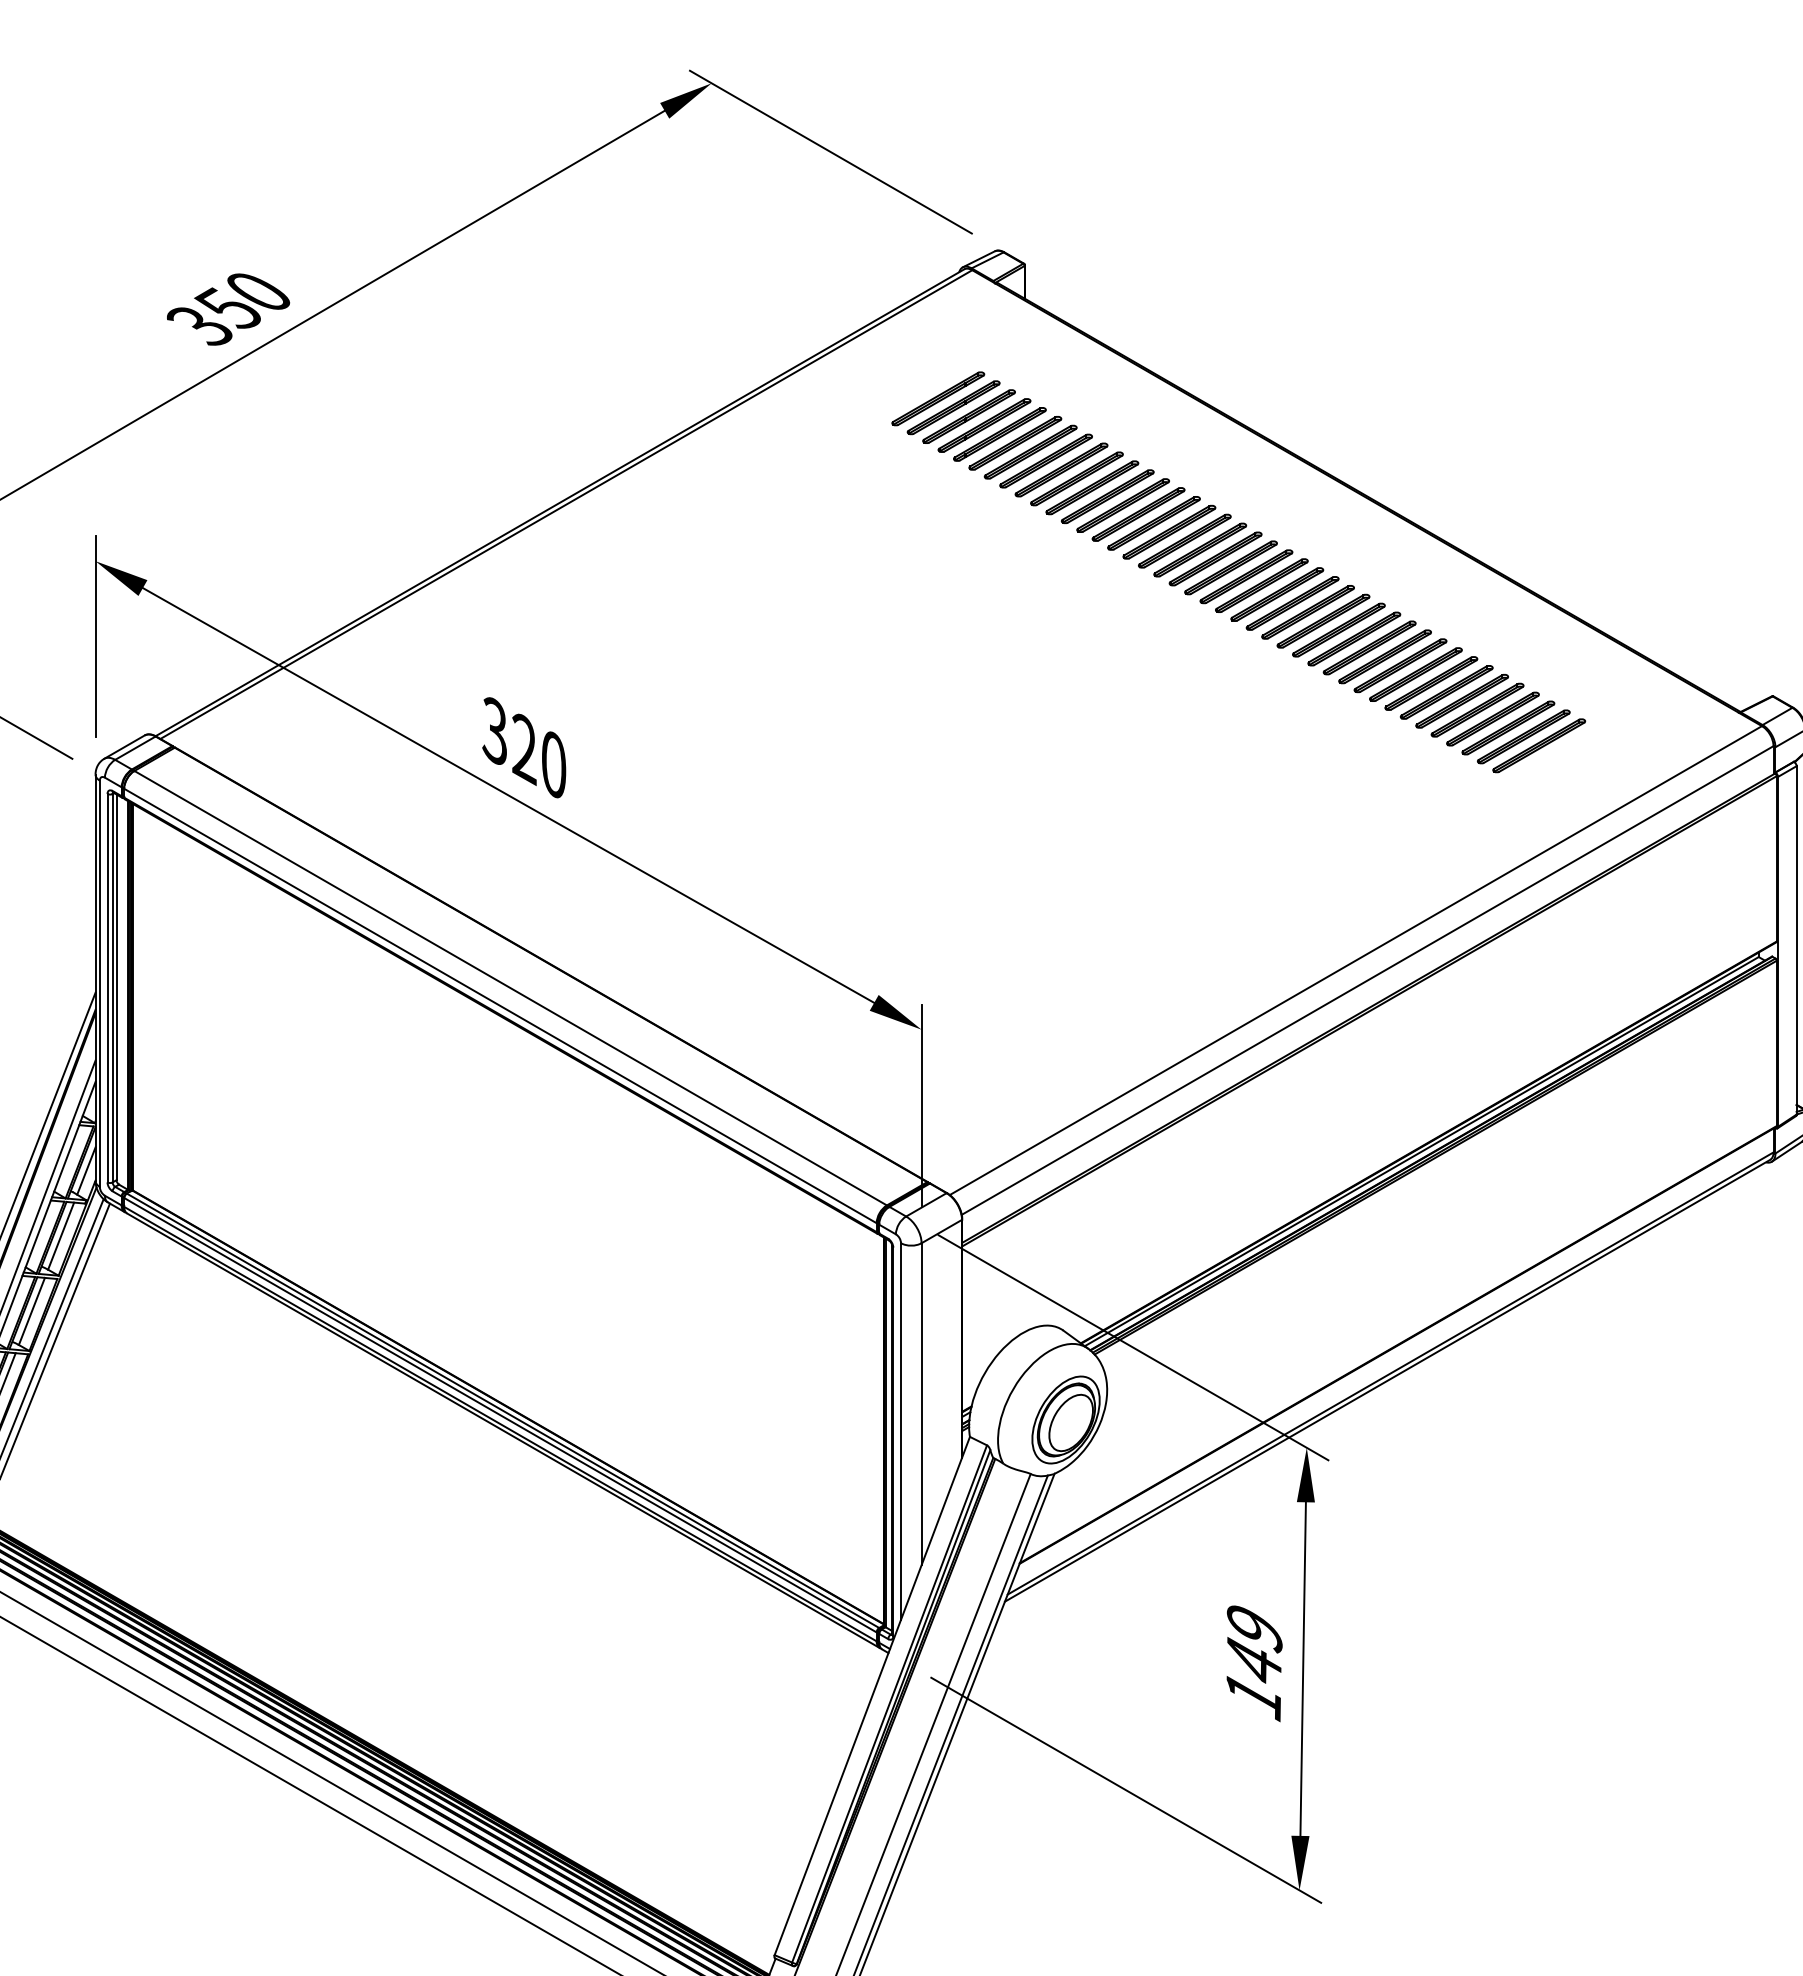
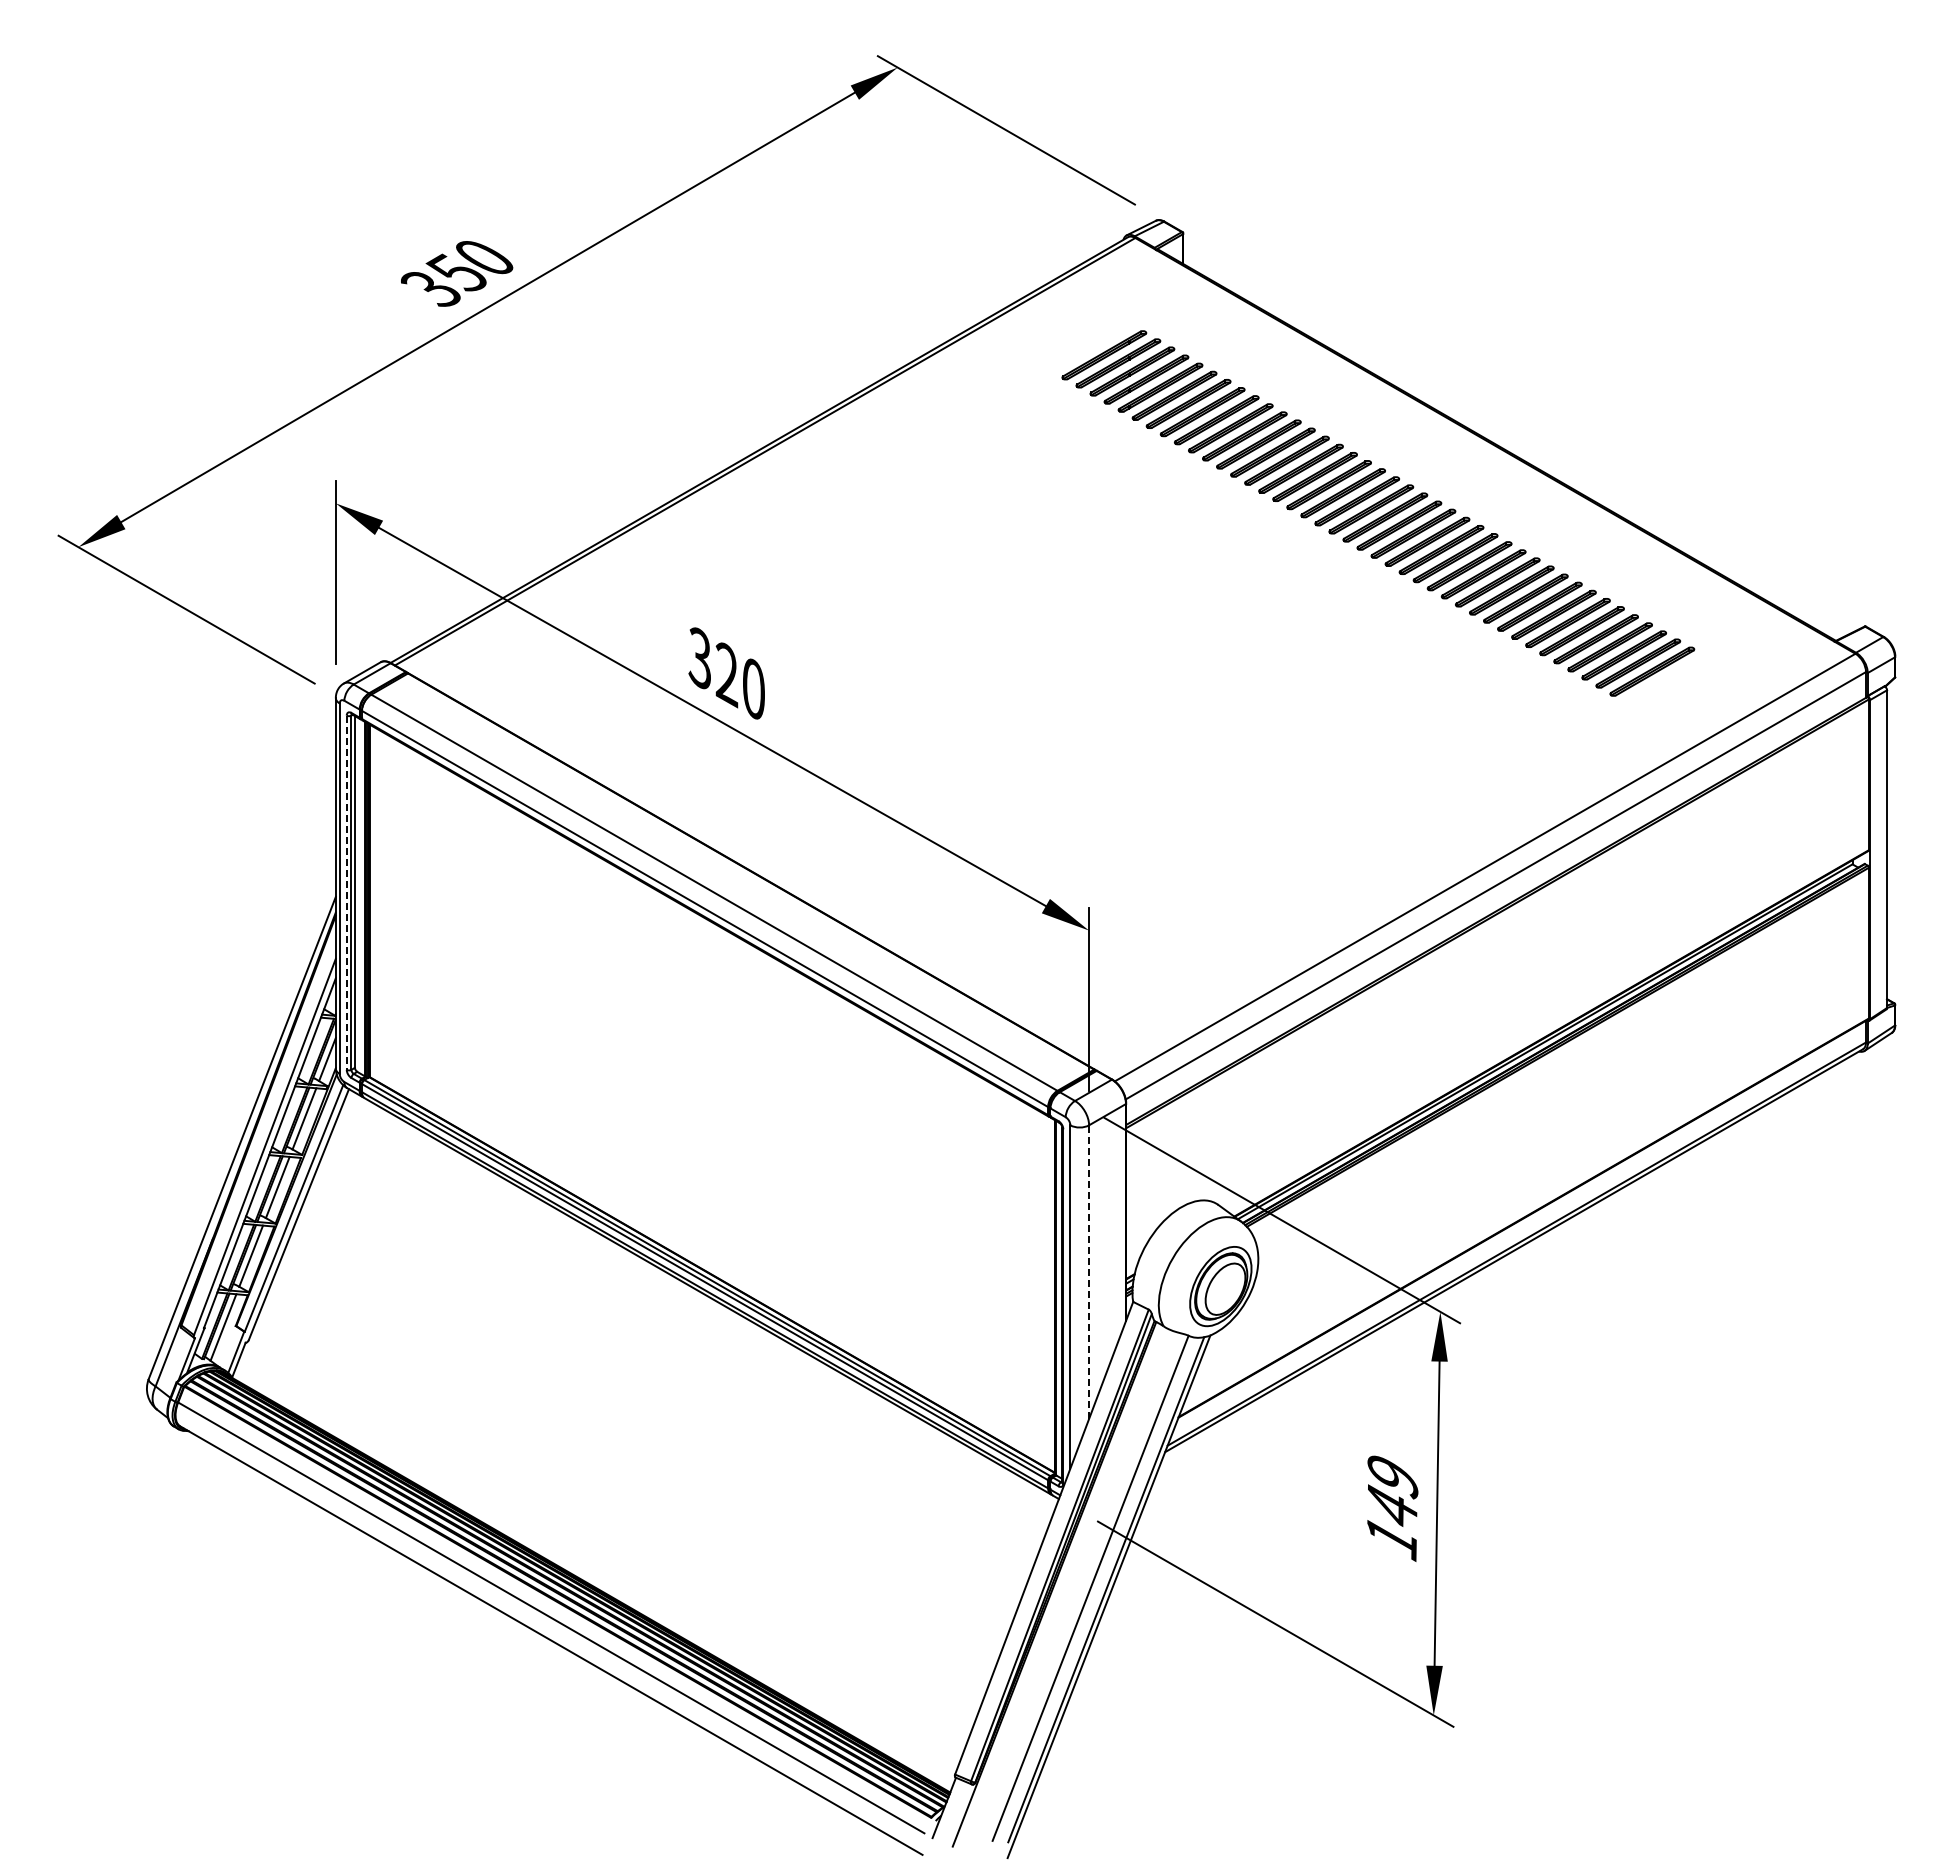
line: (107, 989) -> (346, 893), solid -> dashed
line: (922, 1404) -> (1089, 1272), solid -> dashed

